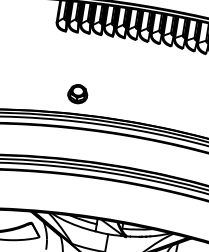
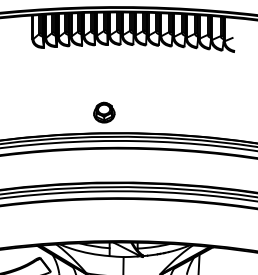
part: (78, 93) -> (104, 112), moved

